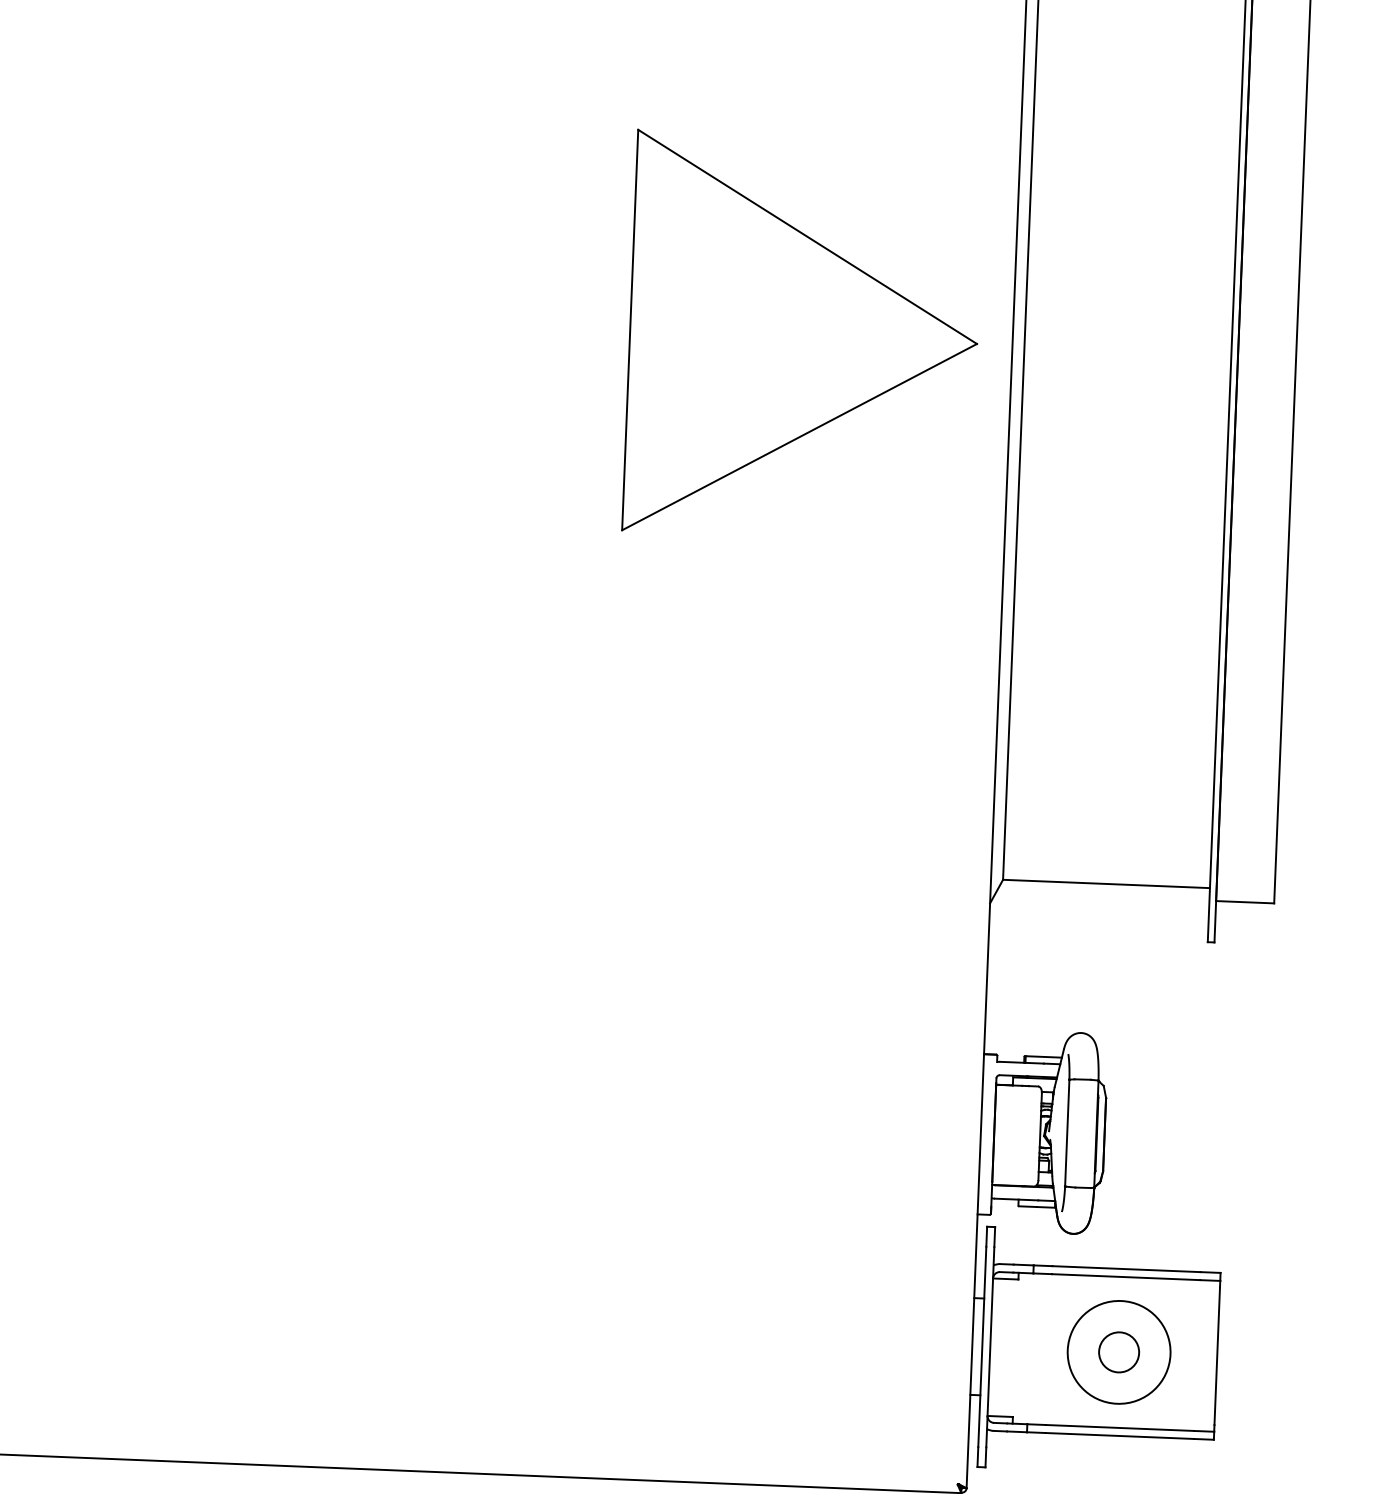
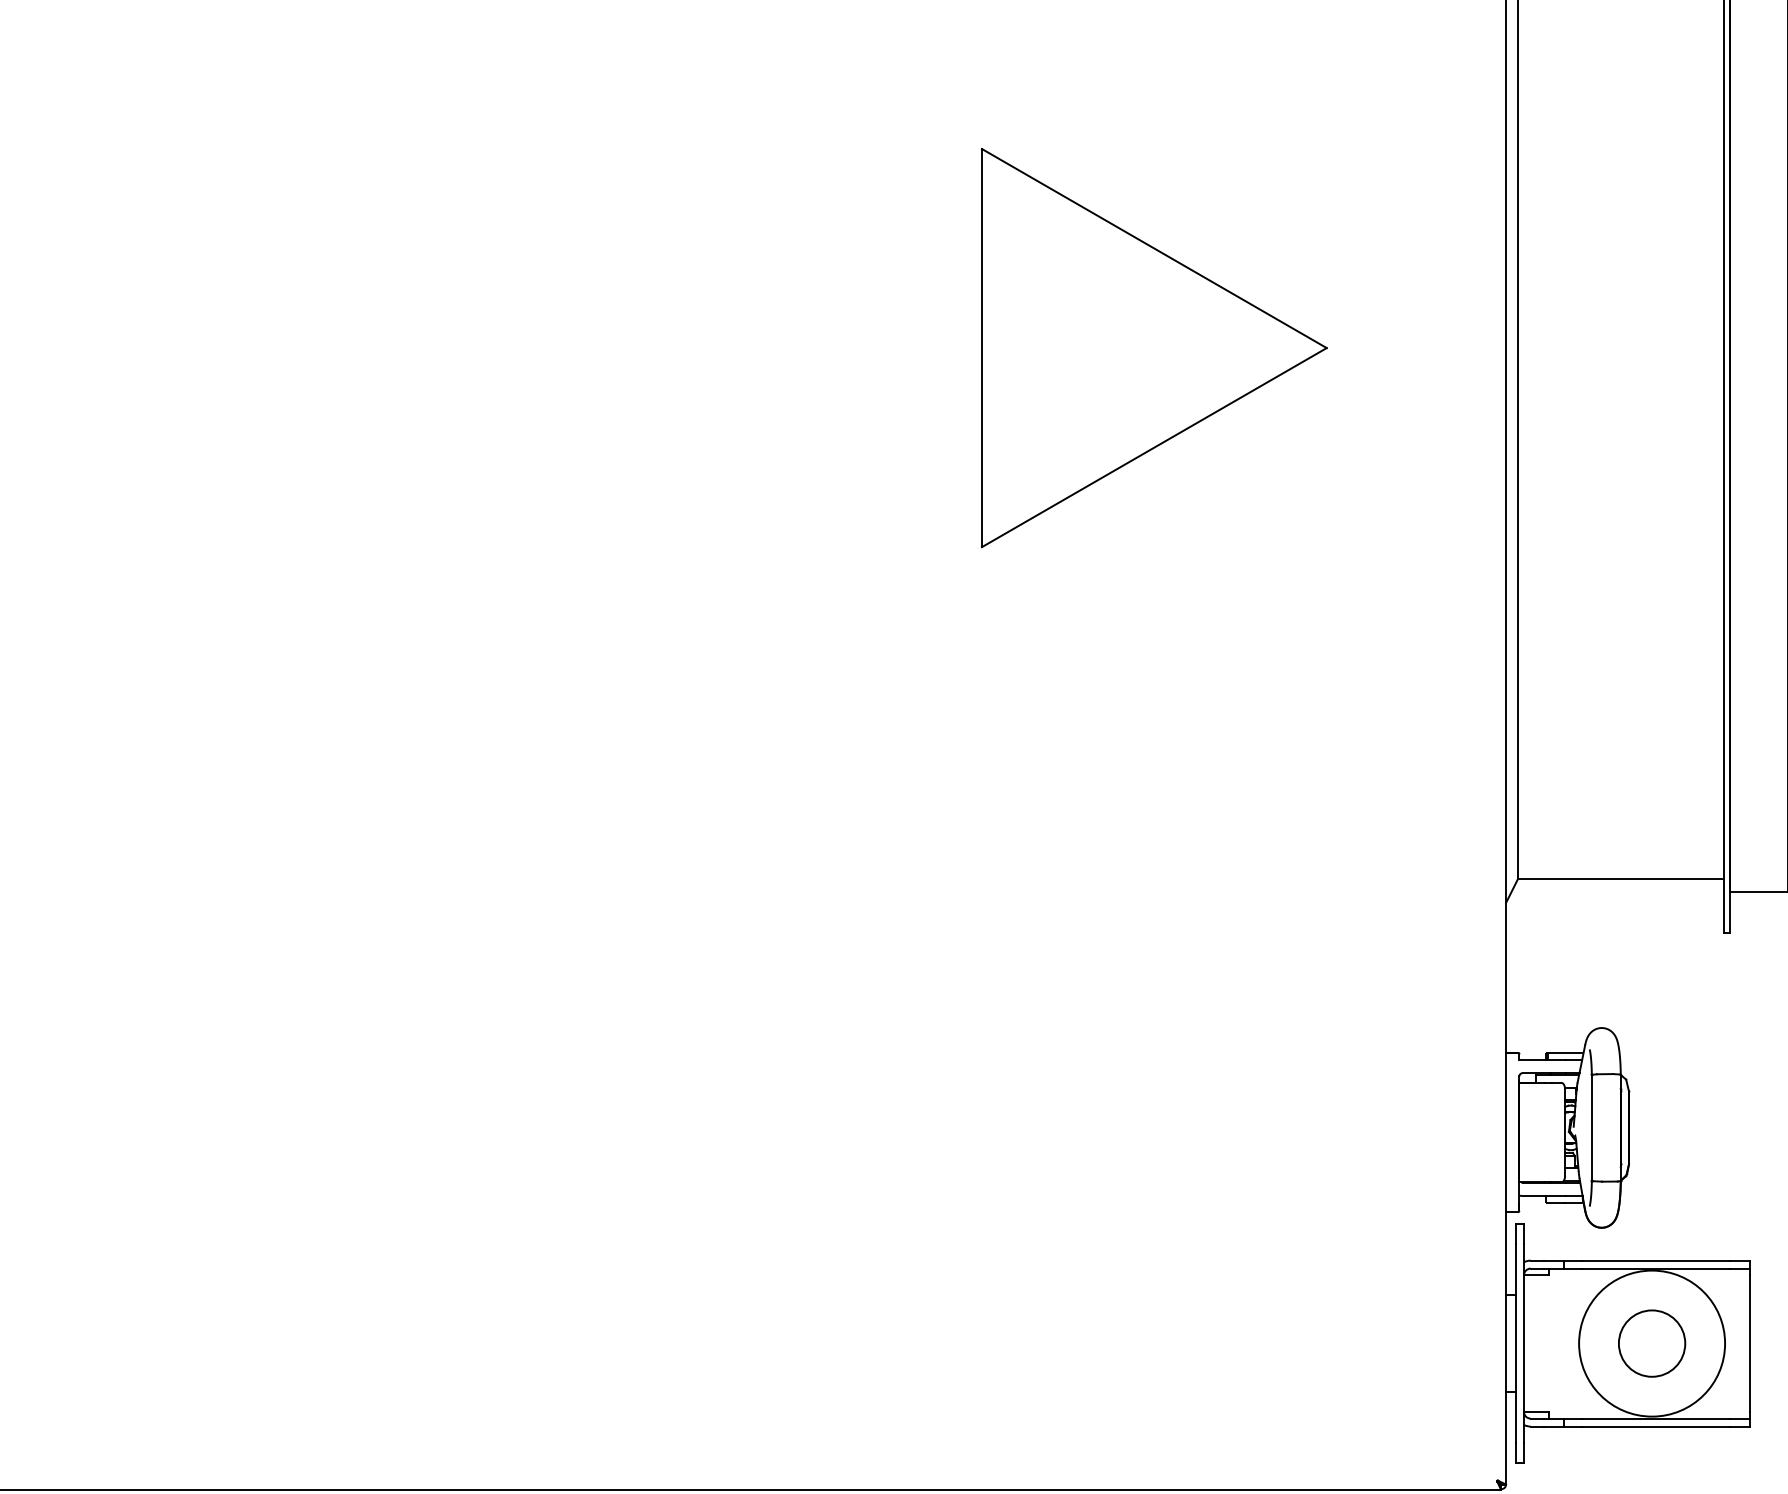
part: (802, 336) -> (1153, 347), moved
circle: (1118, 1352) -> (1651, 1343), size x1.67
circle: (1119, 1352) -> (1652, 1343), size x1.43

